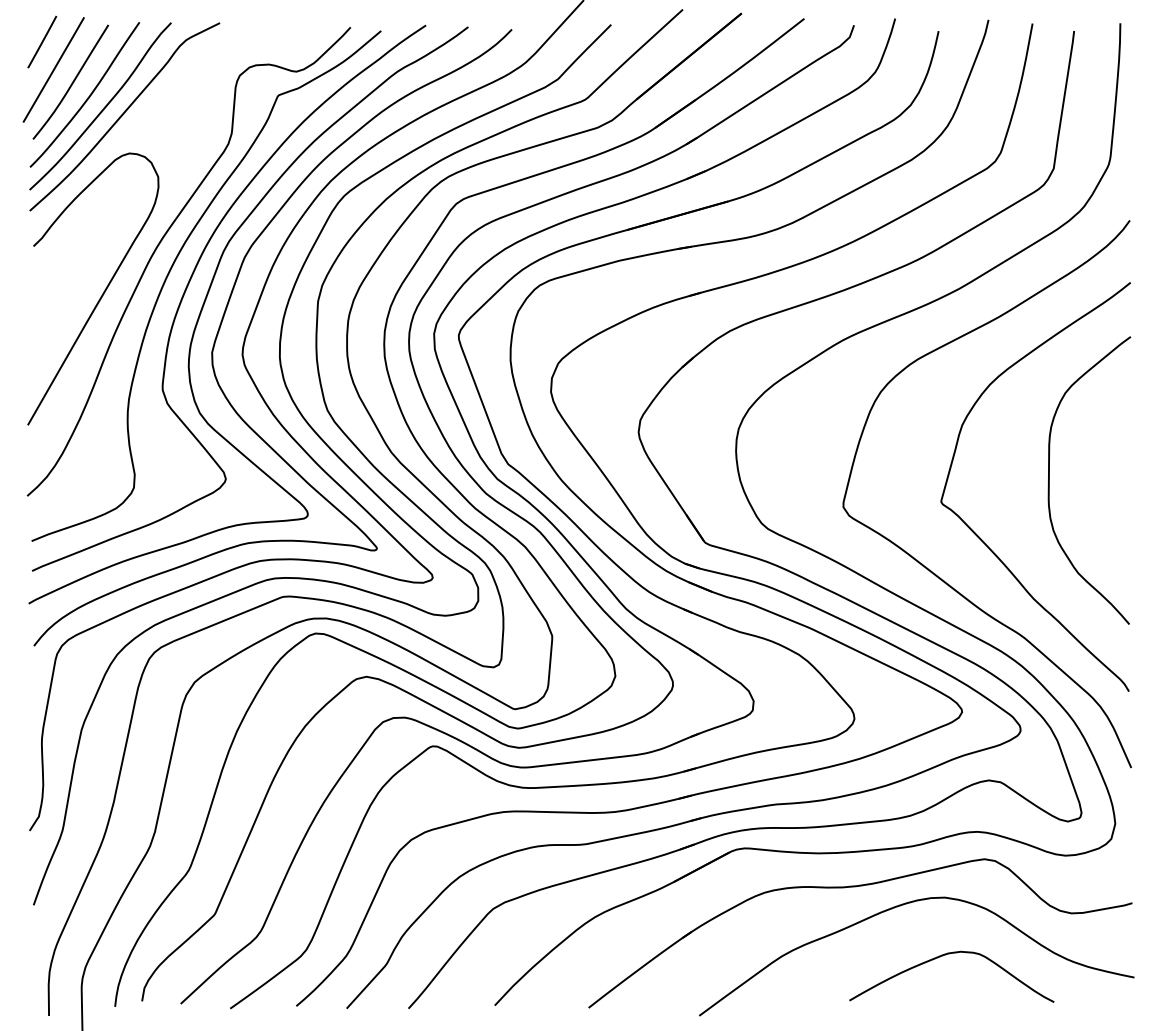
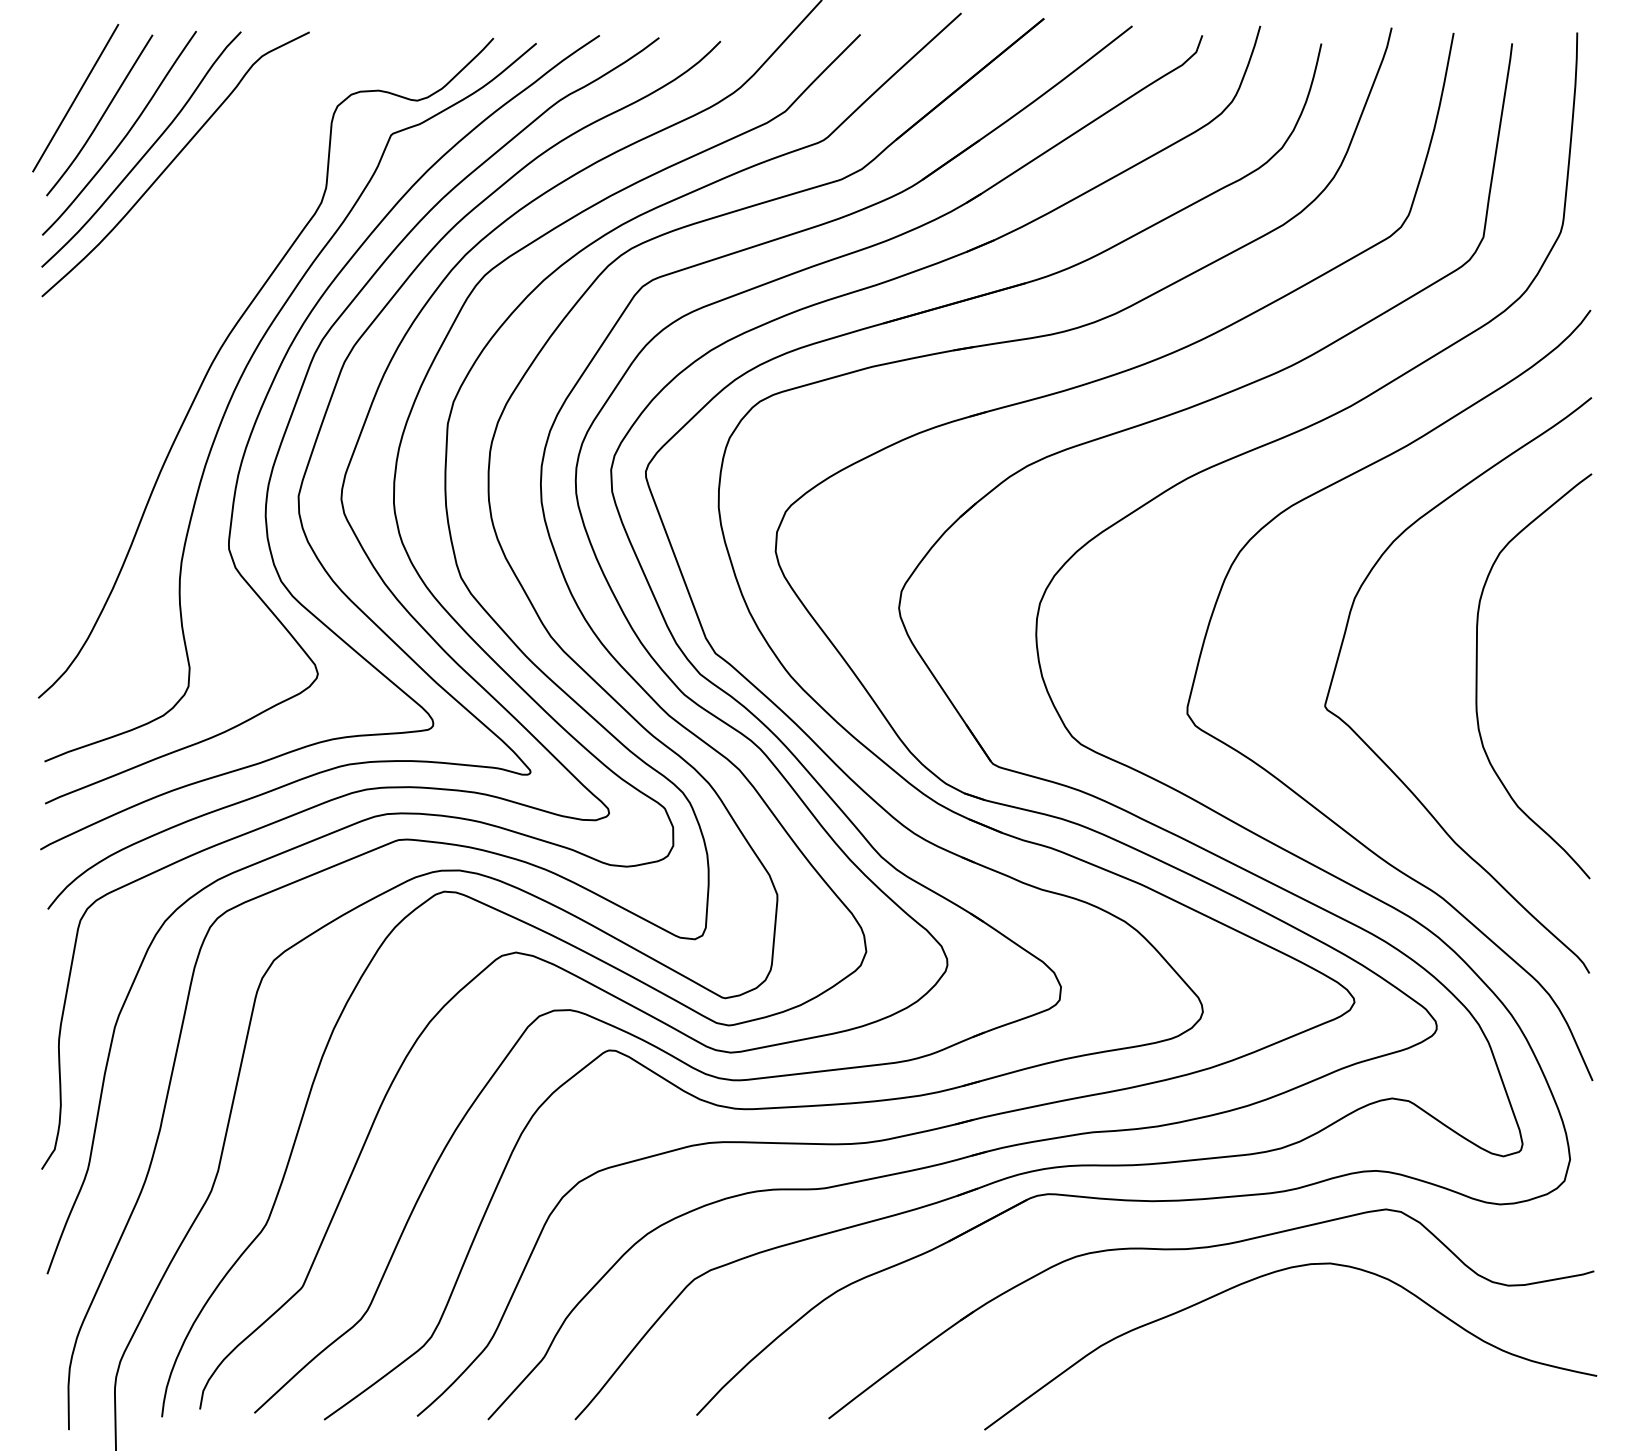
line: (42, 41) -> (59, 58), removed
curve: (101, 294) -> (143, 414), removed
curve: (943, 955) -> (1328, 1345), removed

